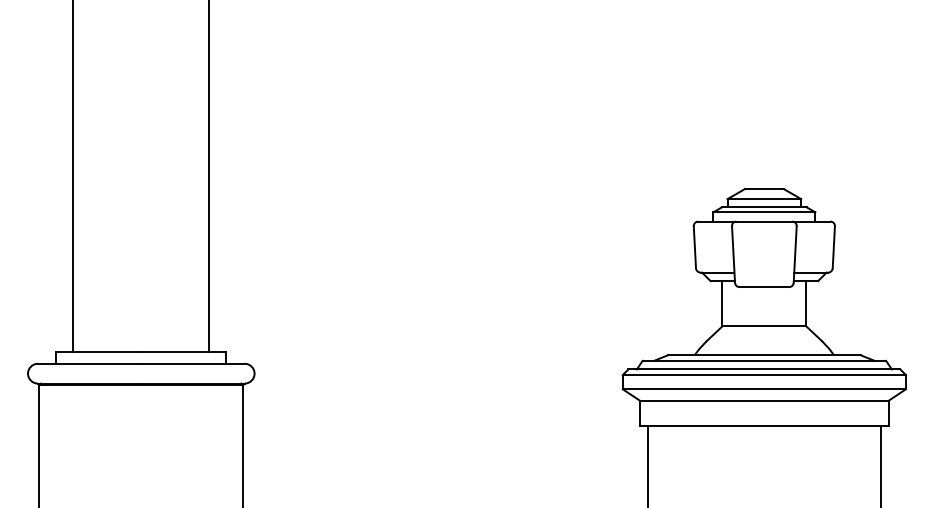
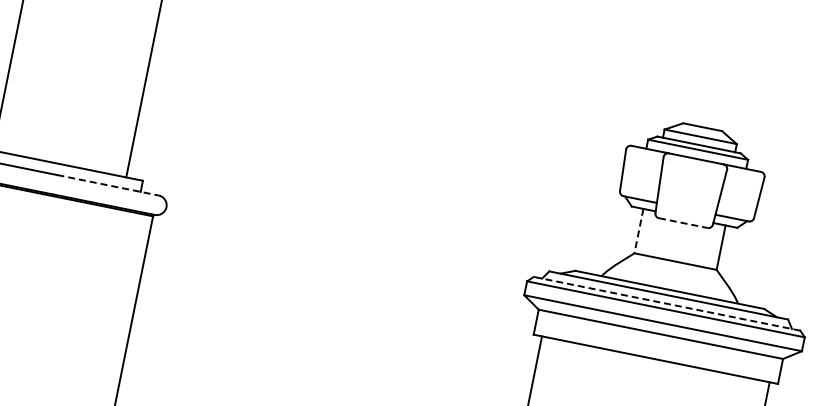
line: (764, 287) -> (683, 223), solid -> dashed
line: (722, 303) -> (639, 230), solid -> dashed
line: (192, 363) -> (107, 184), solid -> dashed
line: (764, 369) -> (667, 303), solid -> dashed

